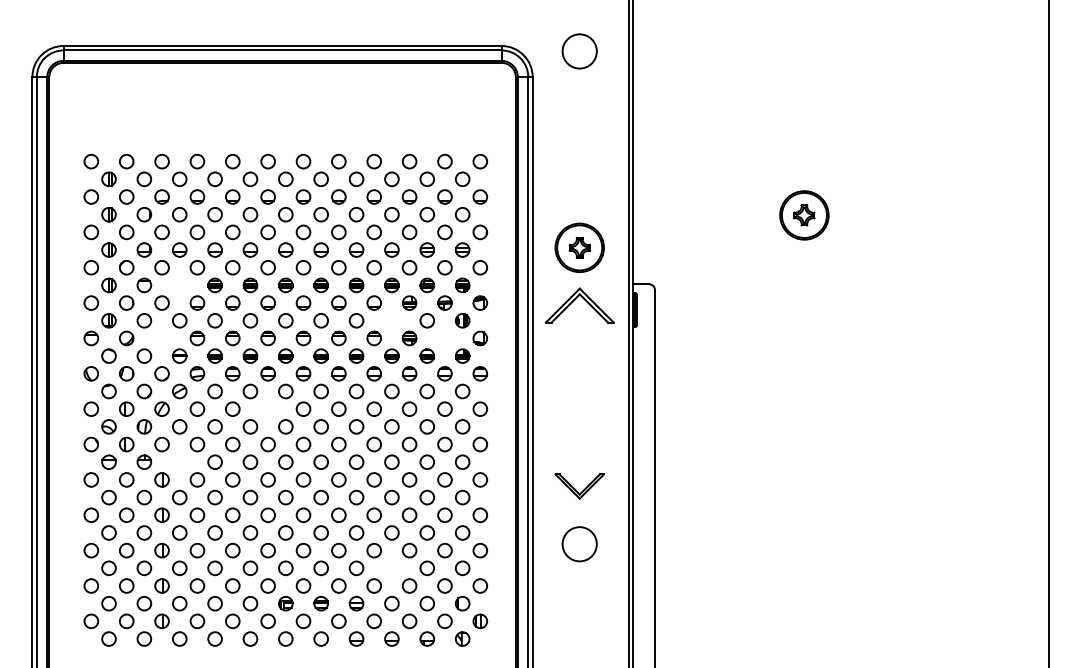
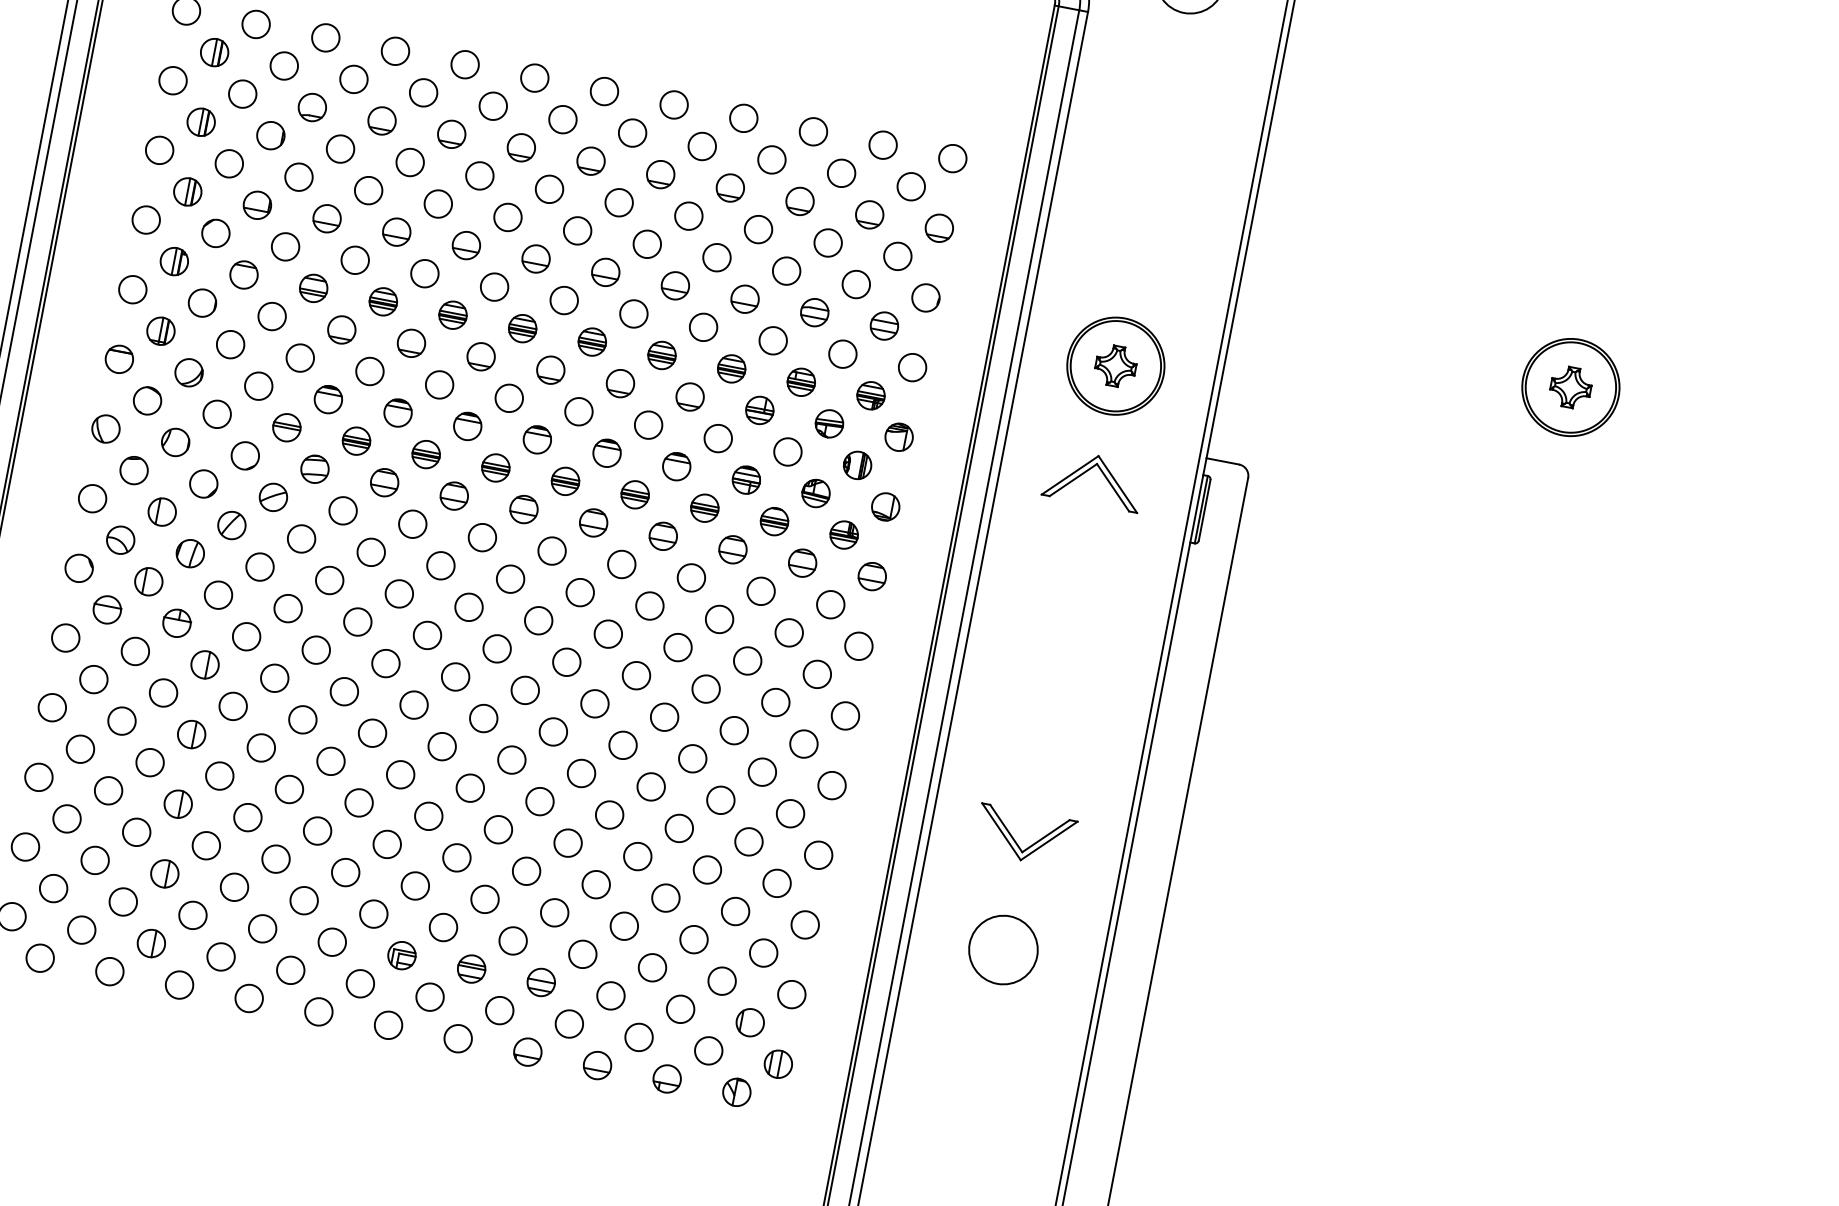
part: (179, 285) -> (313, 288), added
part: (579, 305) -> (1093, 479), size x0.71
circle: (391, 320) -> (717, 437), added
circle: (161, 338) -> (257, 386), added
part: (444, 338) -> (815, 493), added
circle: (267, 408) -> (439, 564), added
circle: (179, 461) -> (246, 635), added
circle: (391, 567) -> (623, 924), added

